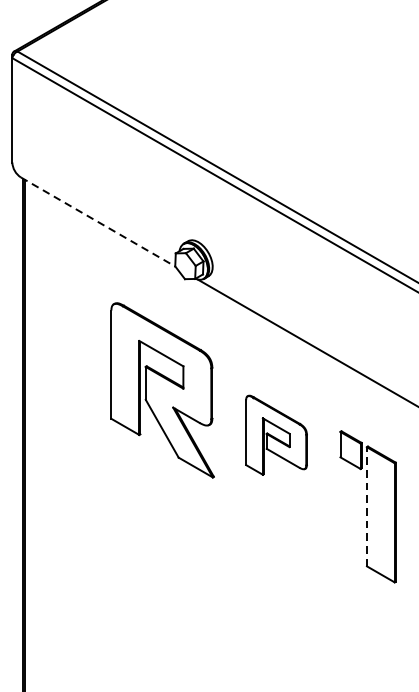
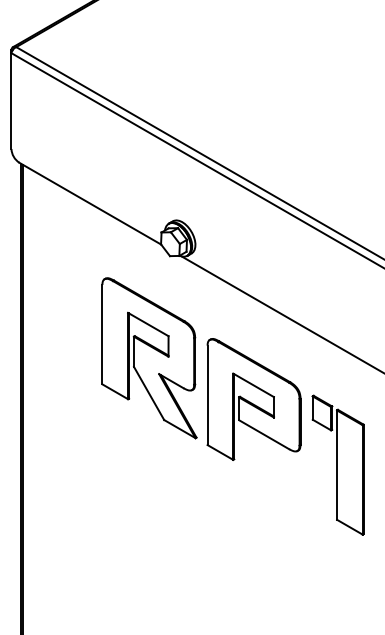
line: (98, 221) -> (90, 203), dashed -> solid
part: (275, 435) -> (253, 399), size x1.67
line: (367, 507) -> (337, 465), dashed -> solid

